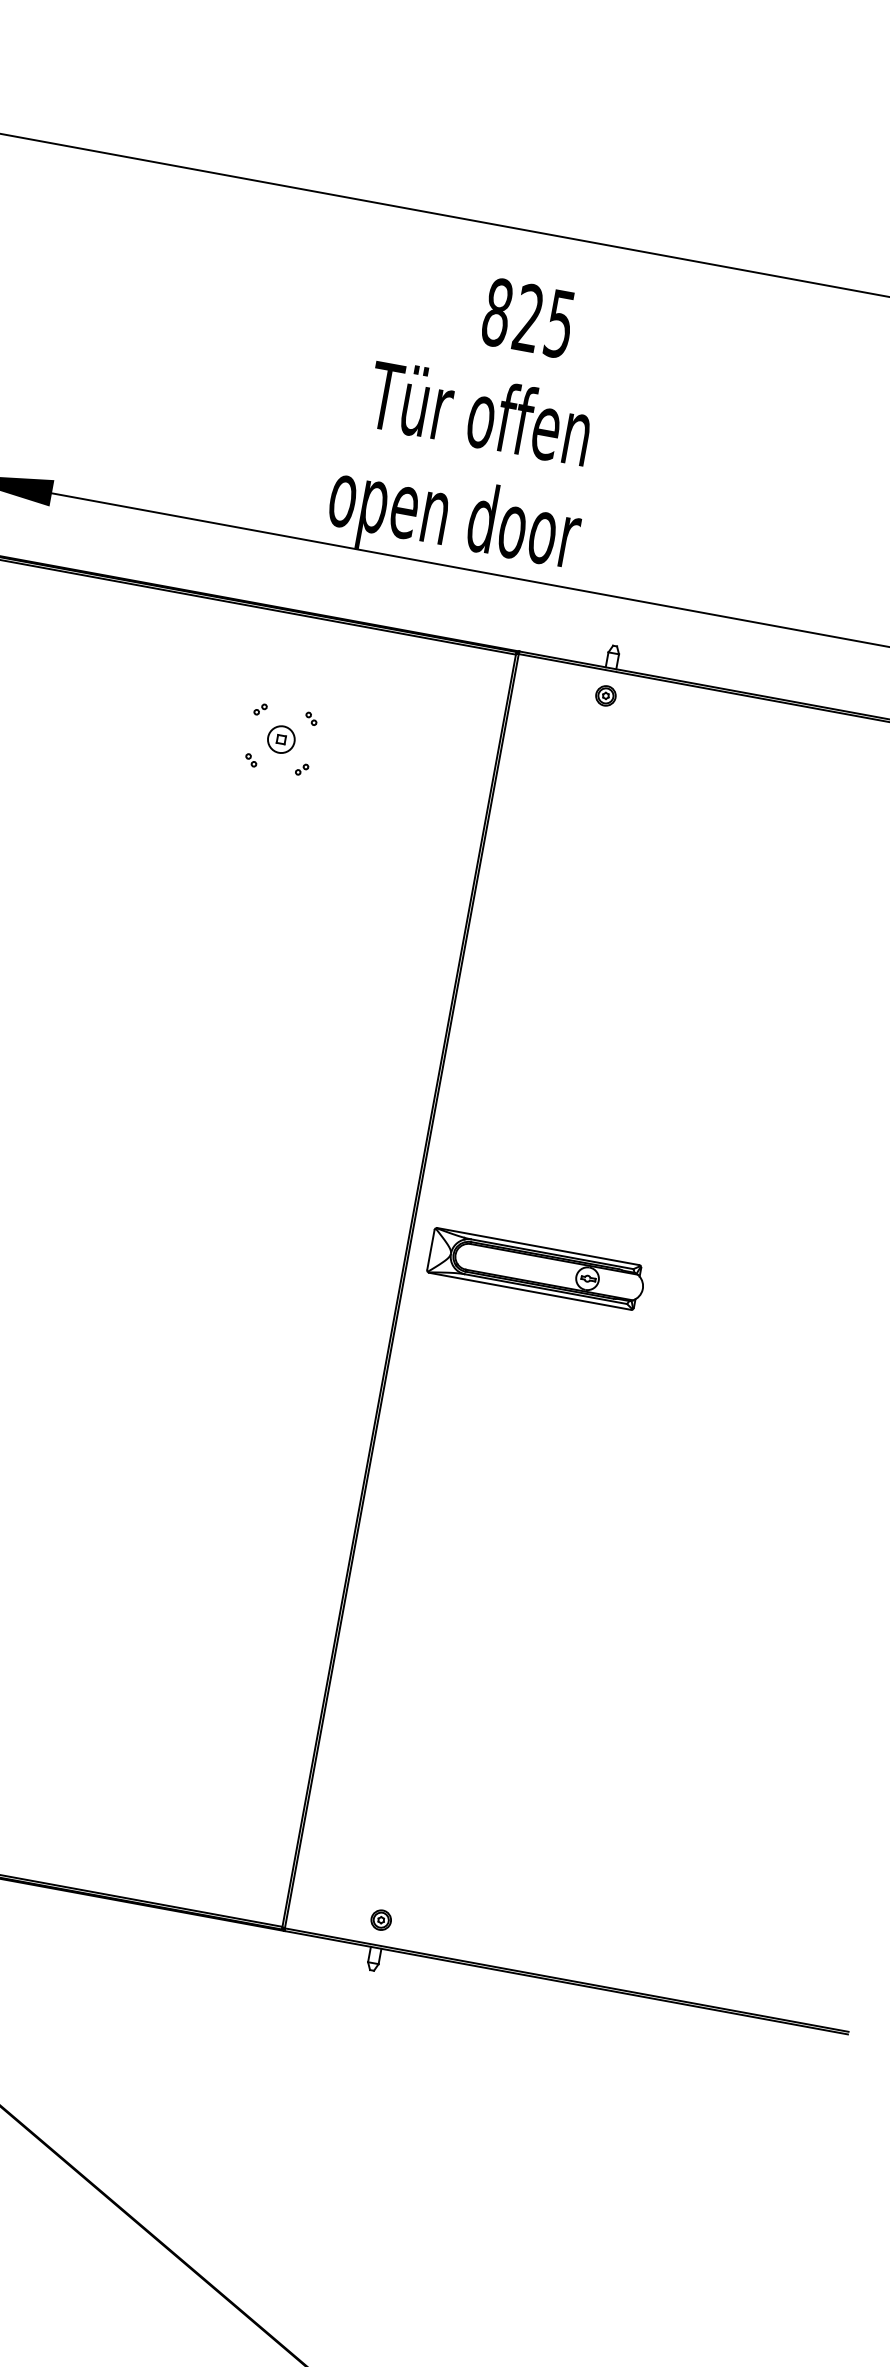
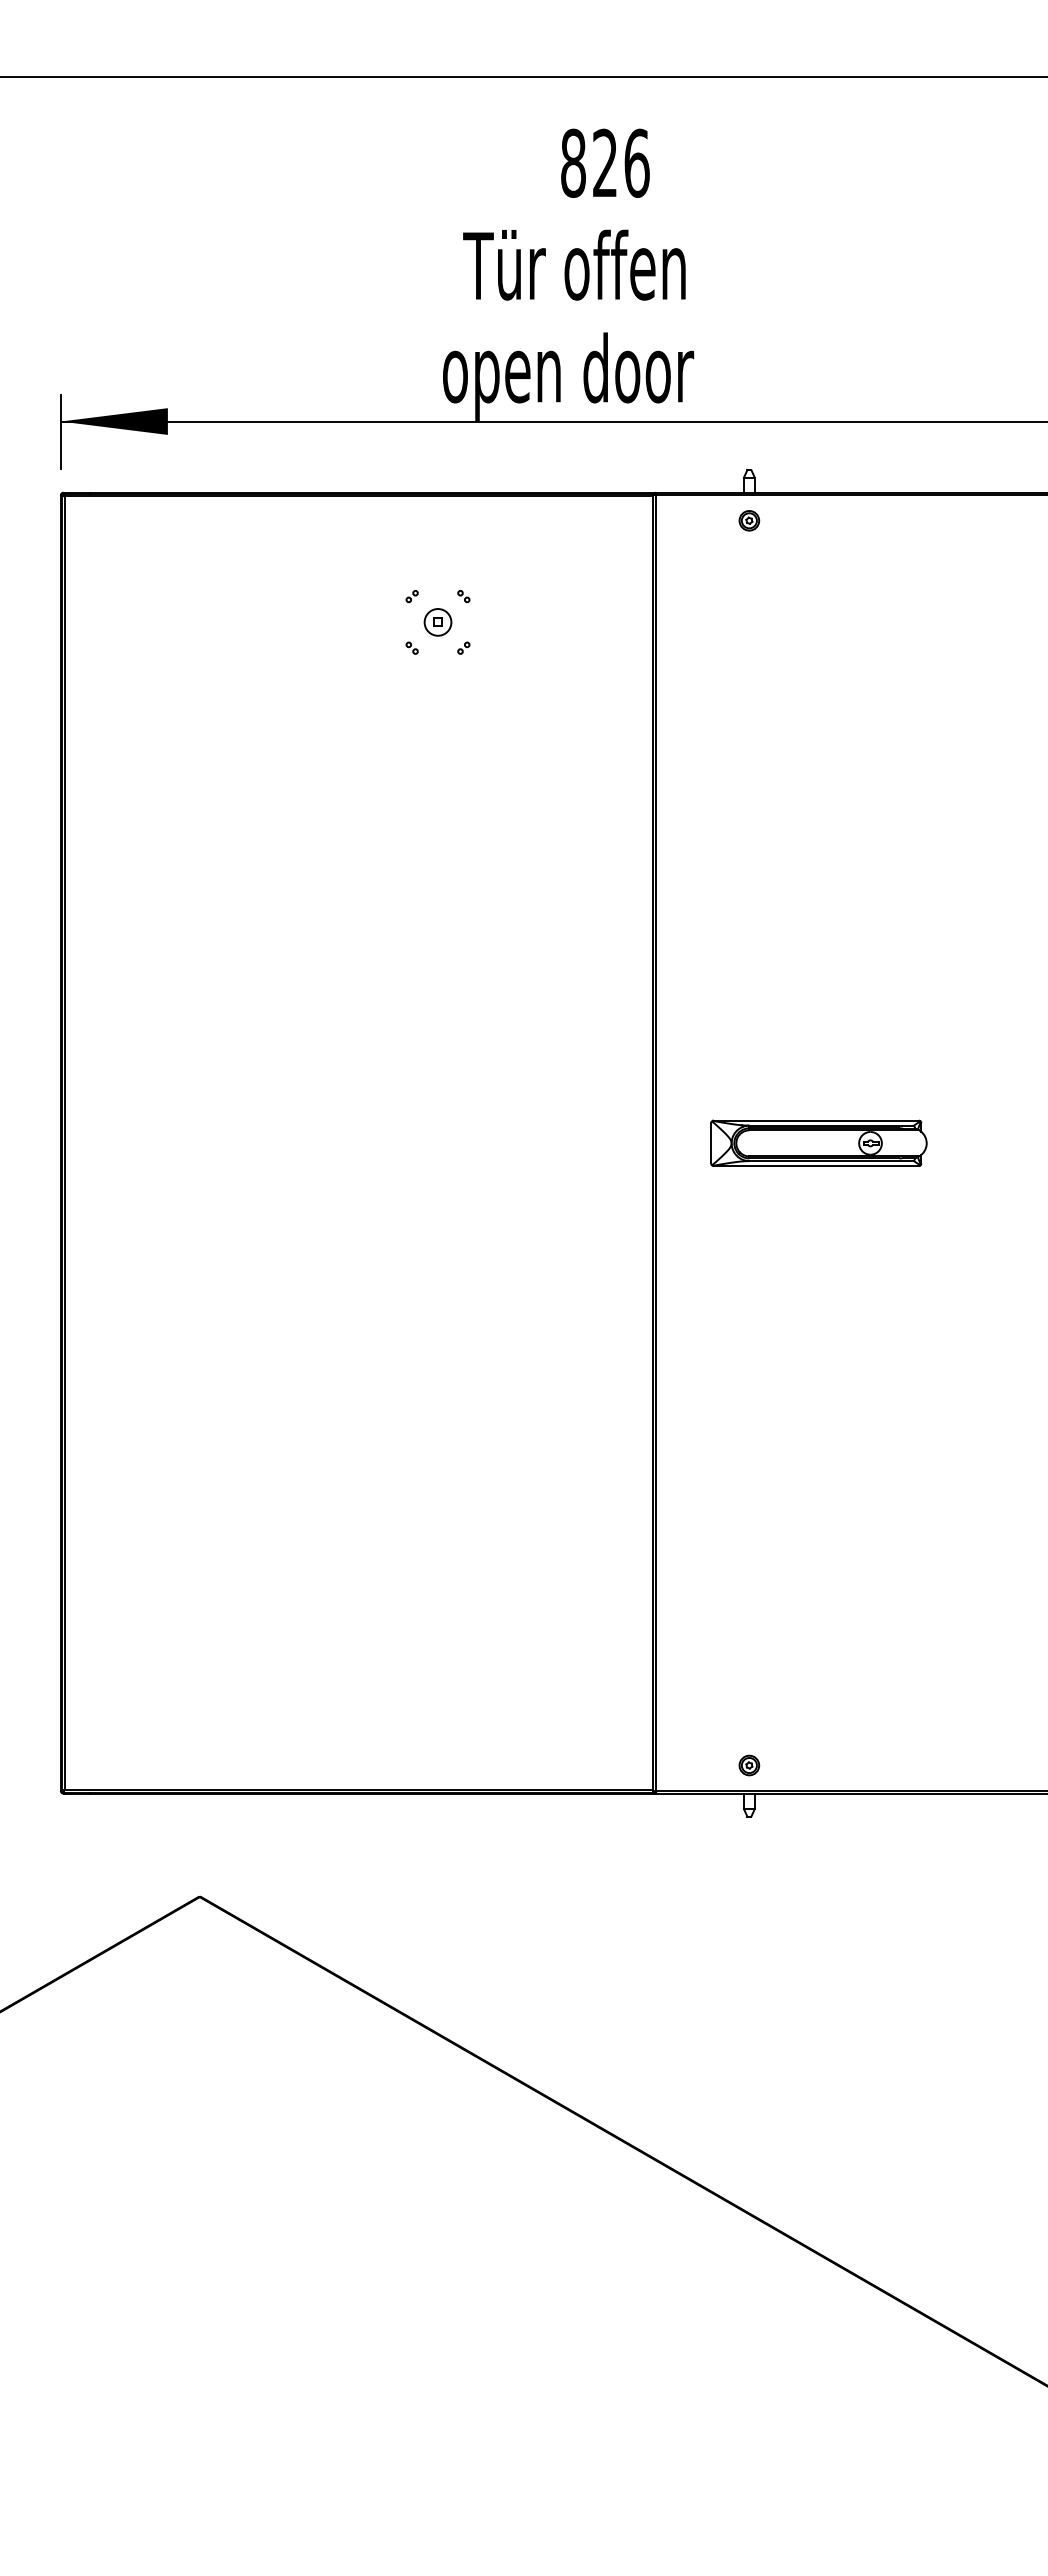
text: (559, 323) -> (636, 162), 825 -> 826
part: (536, 1268) -> (818, 1142), moved

